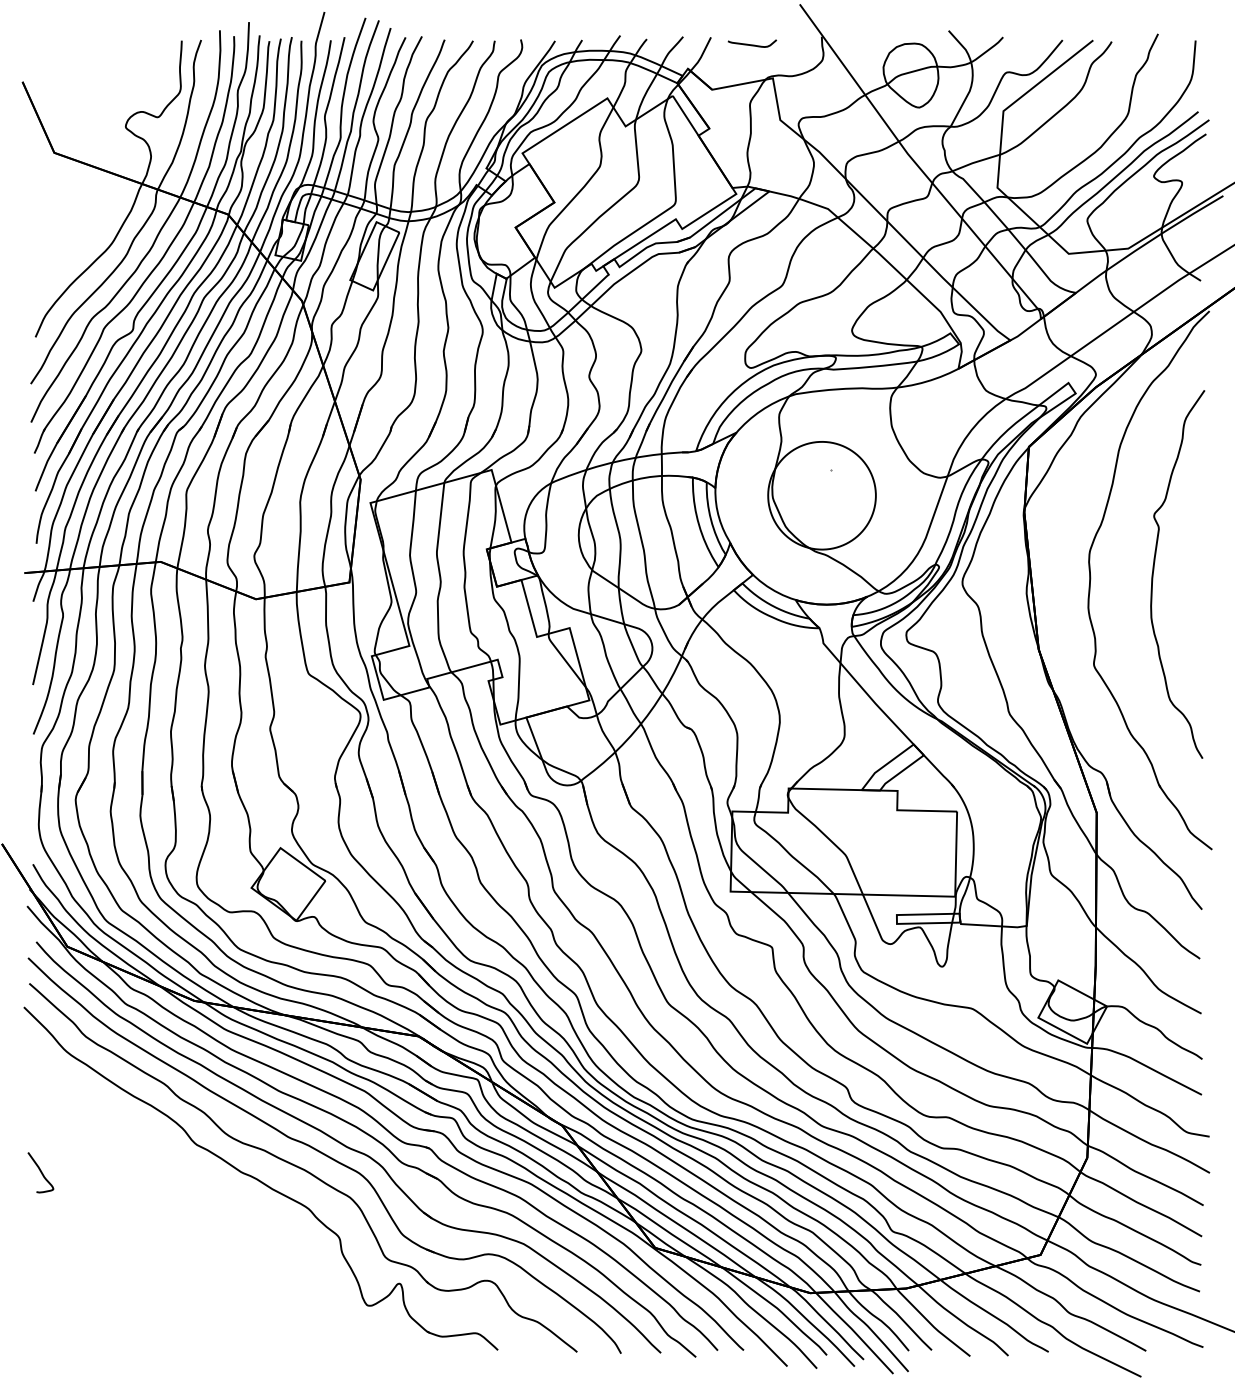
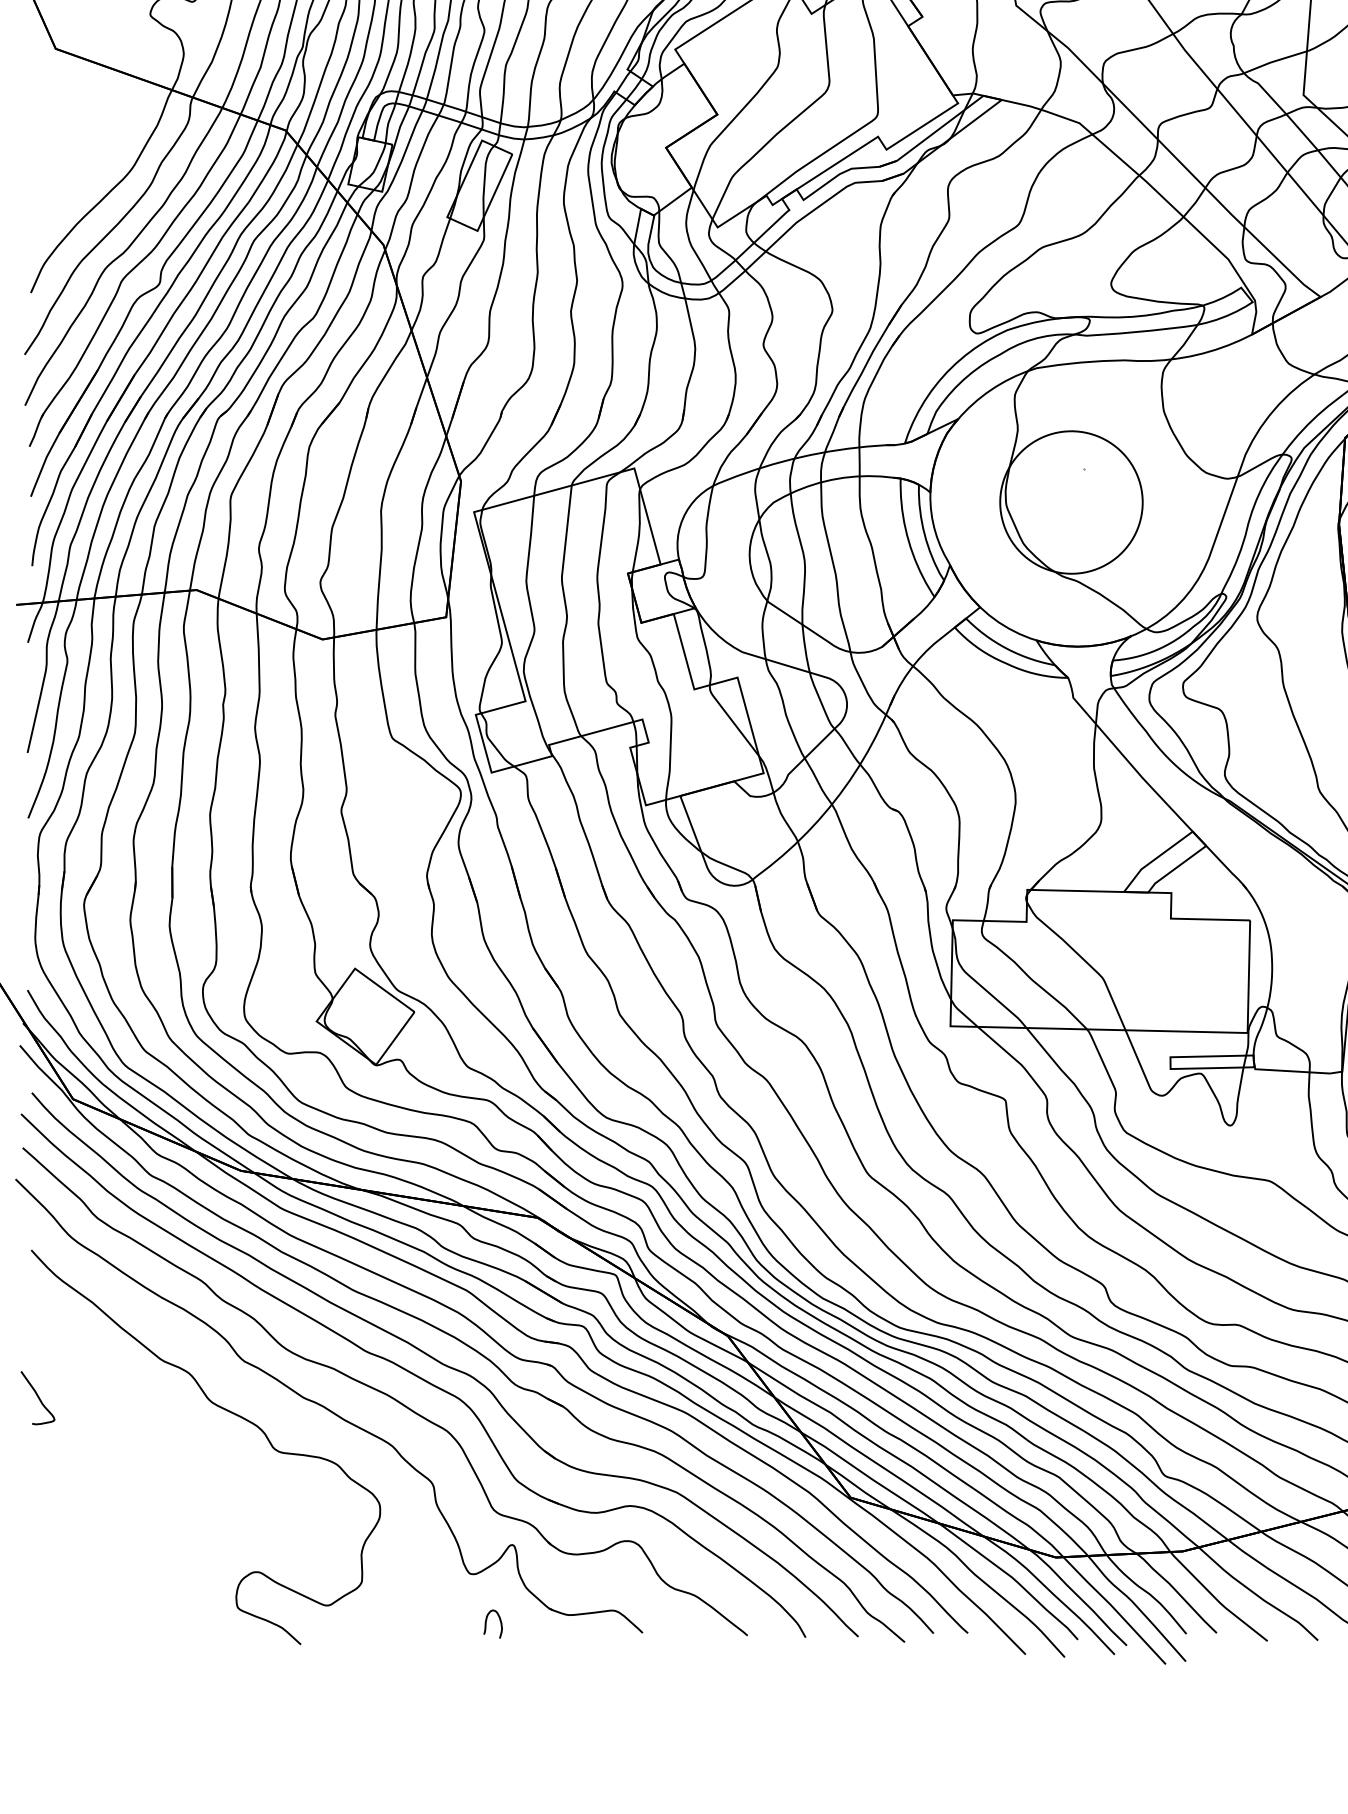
curve: (180, 1181) -> (222, 1409), added
curve: (380, 1343) -> (487, 1624), added

